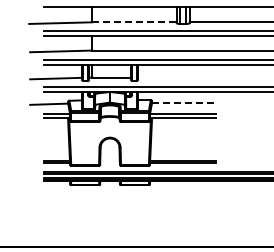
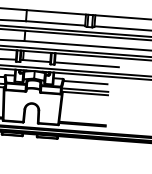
line: (134, 22) -> (55, 23), dashed -> solid
line: (182, 77) -> (86, 64), added
line: (183, 102) -> (85, 82), dashed -> solid

